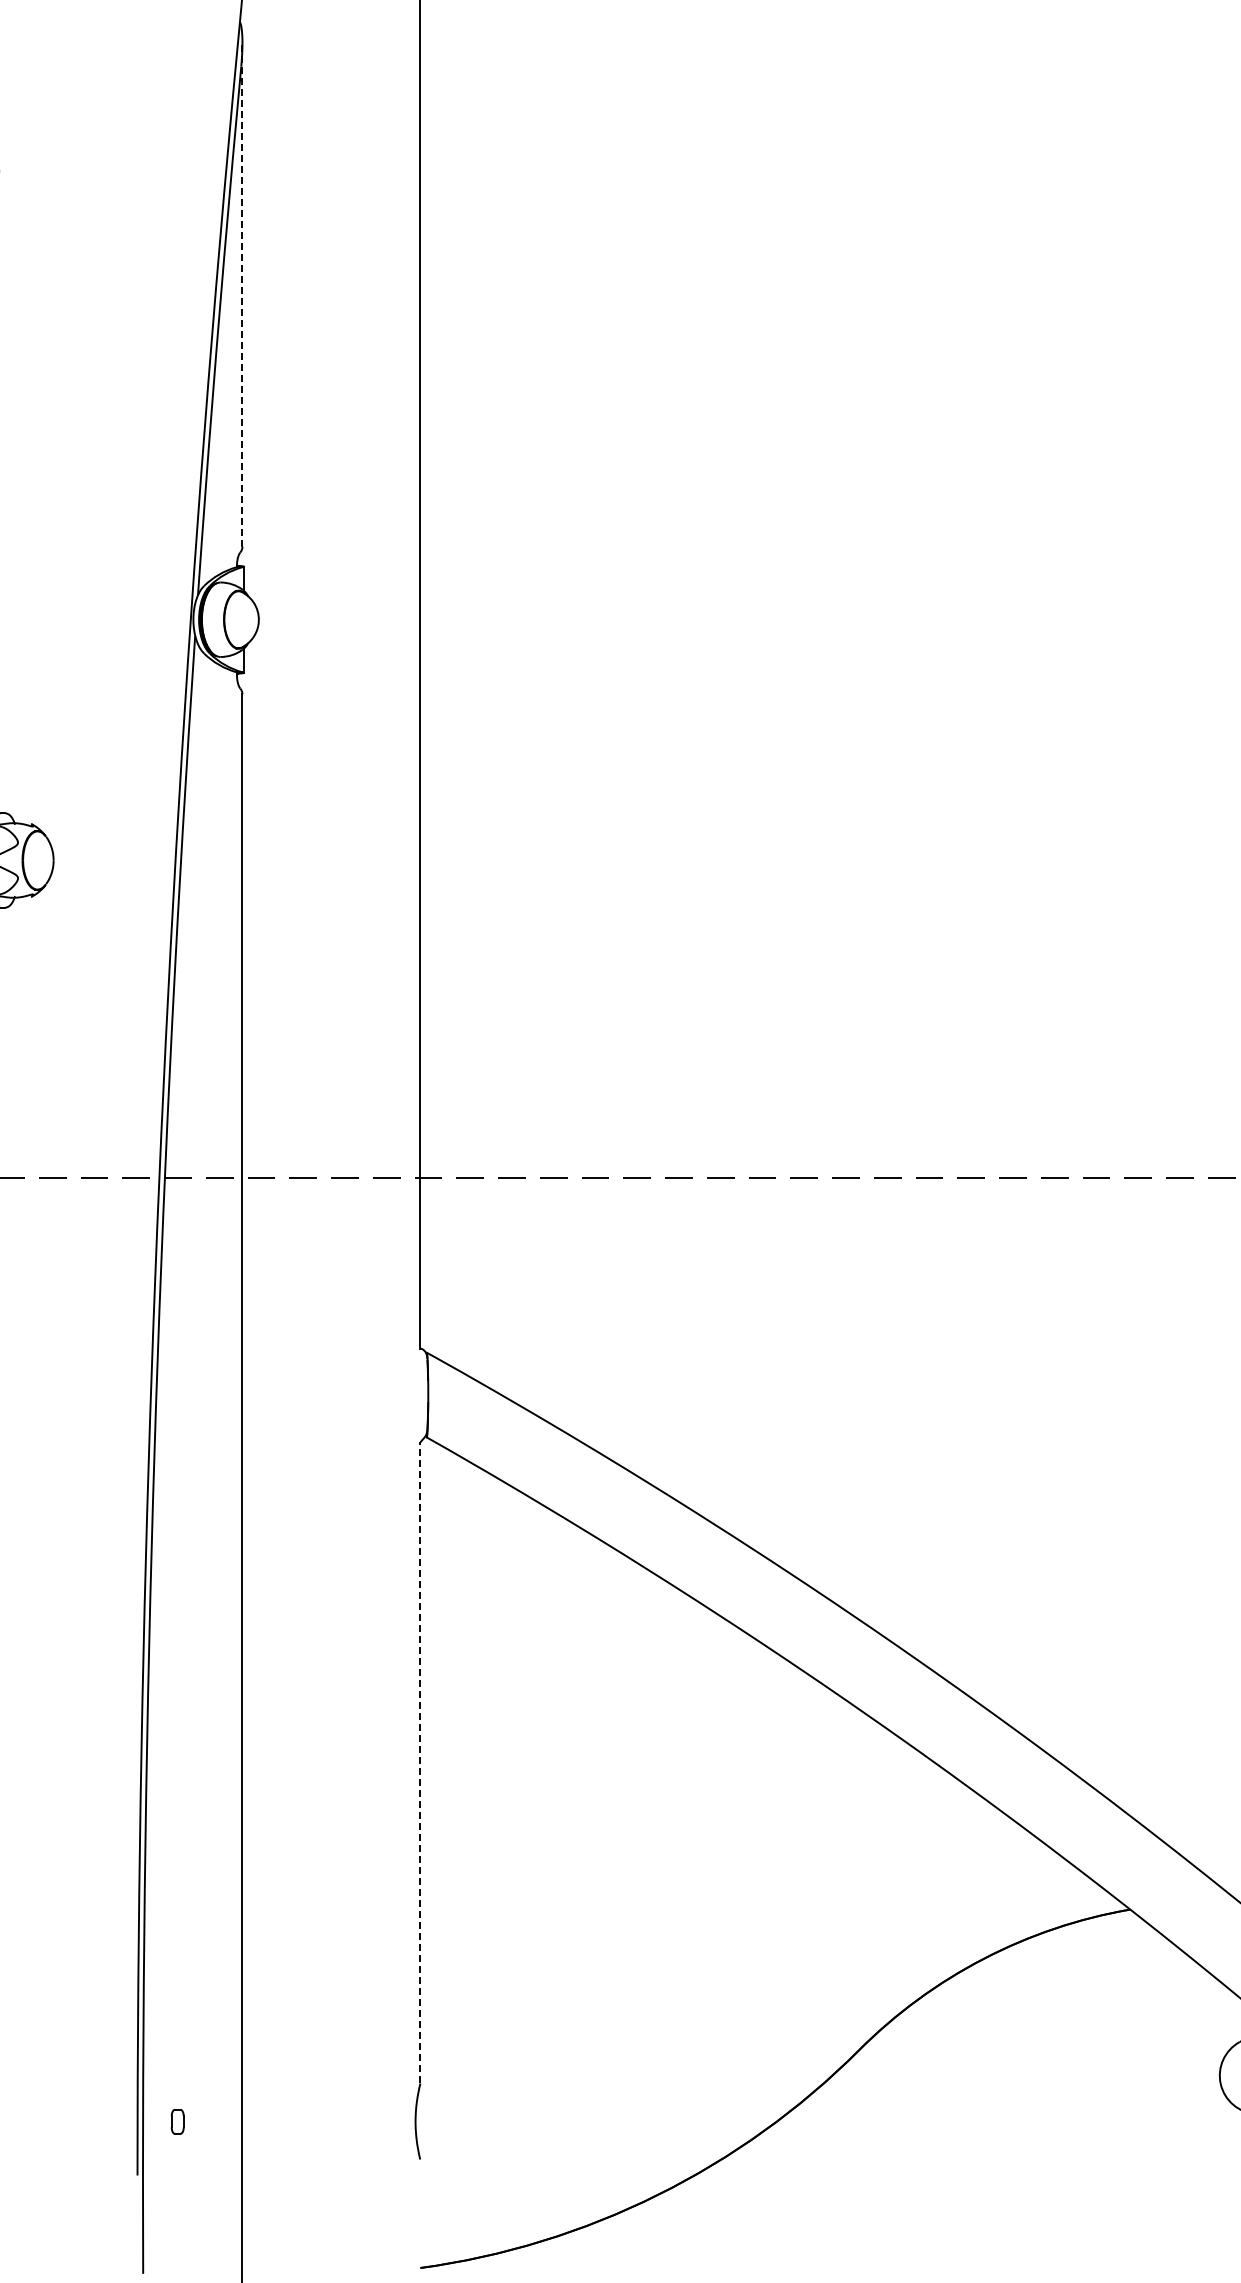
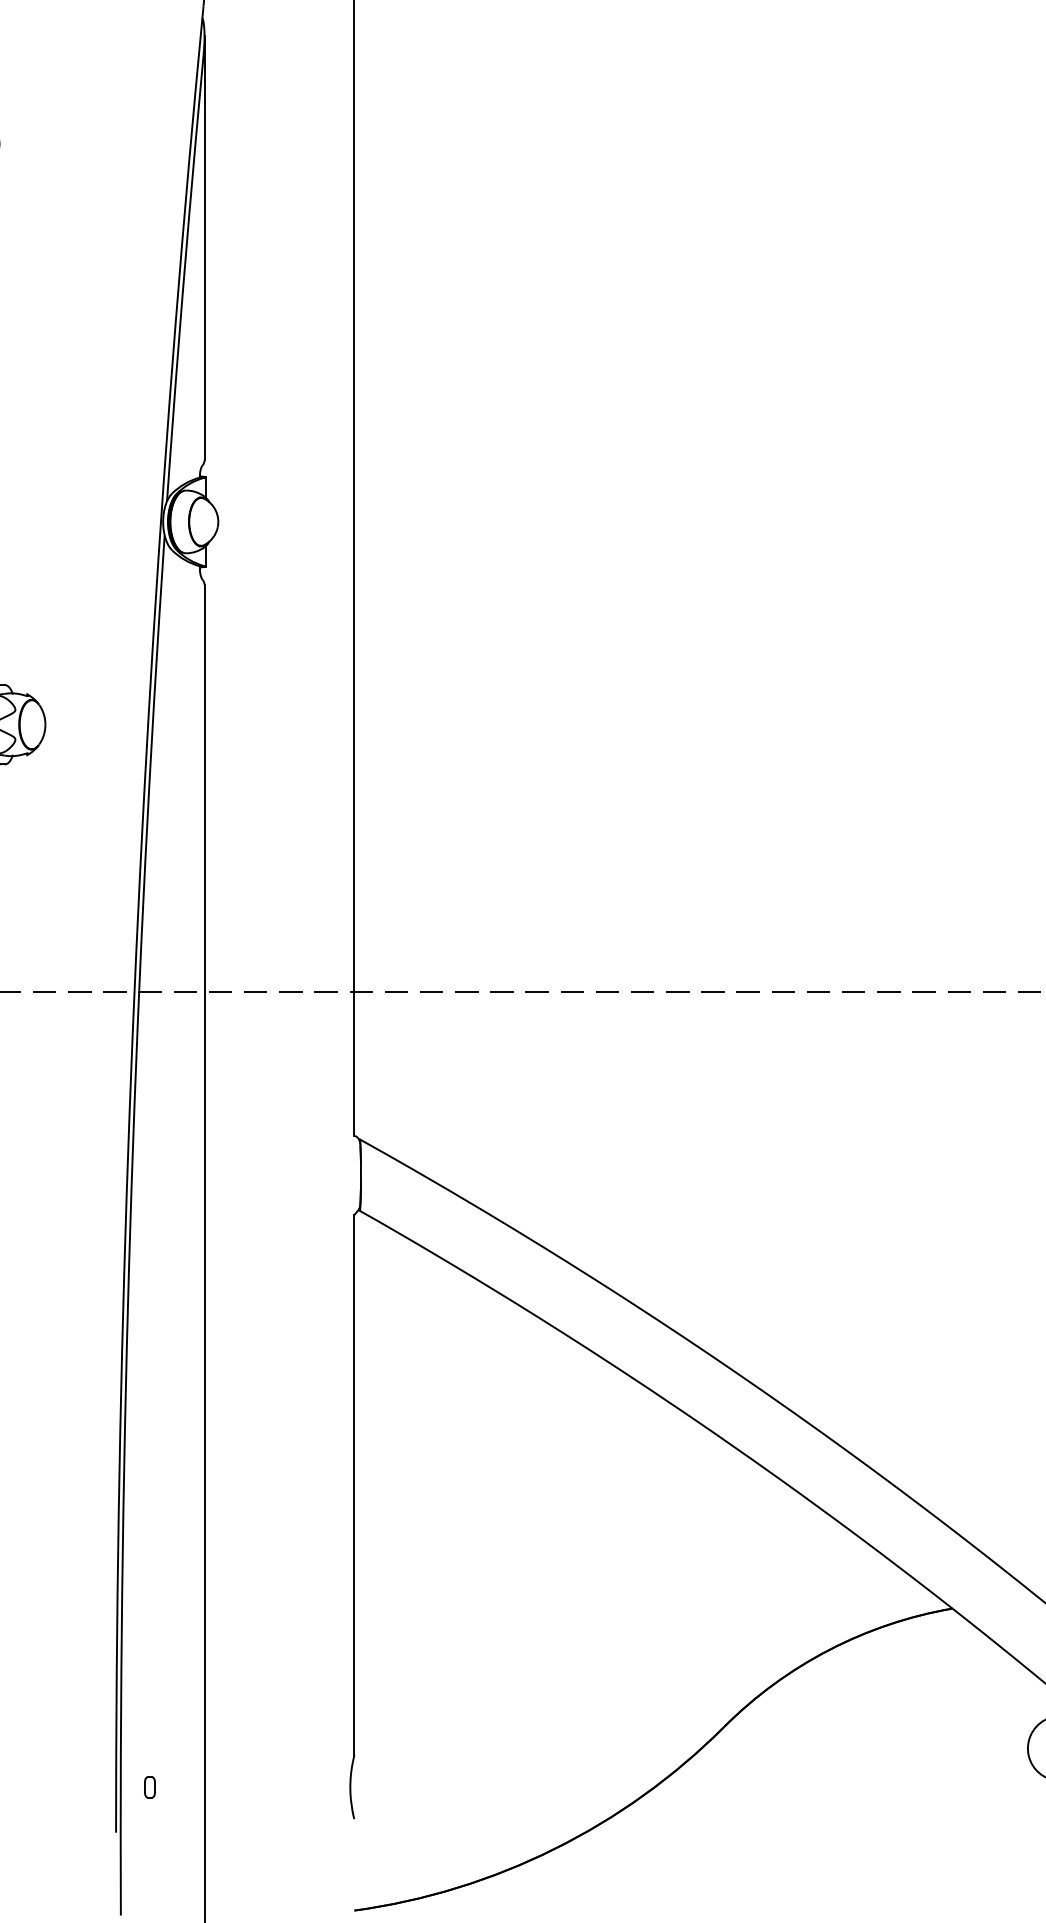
line: (242, 295) -> (204, 248), dashed -> solid
line: (420, 1762) -> (354, 1484), dashed -> solid

